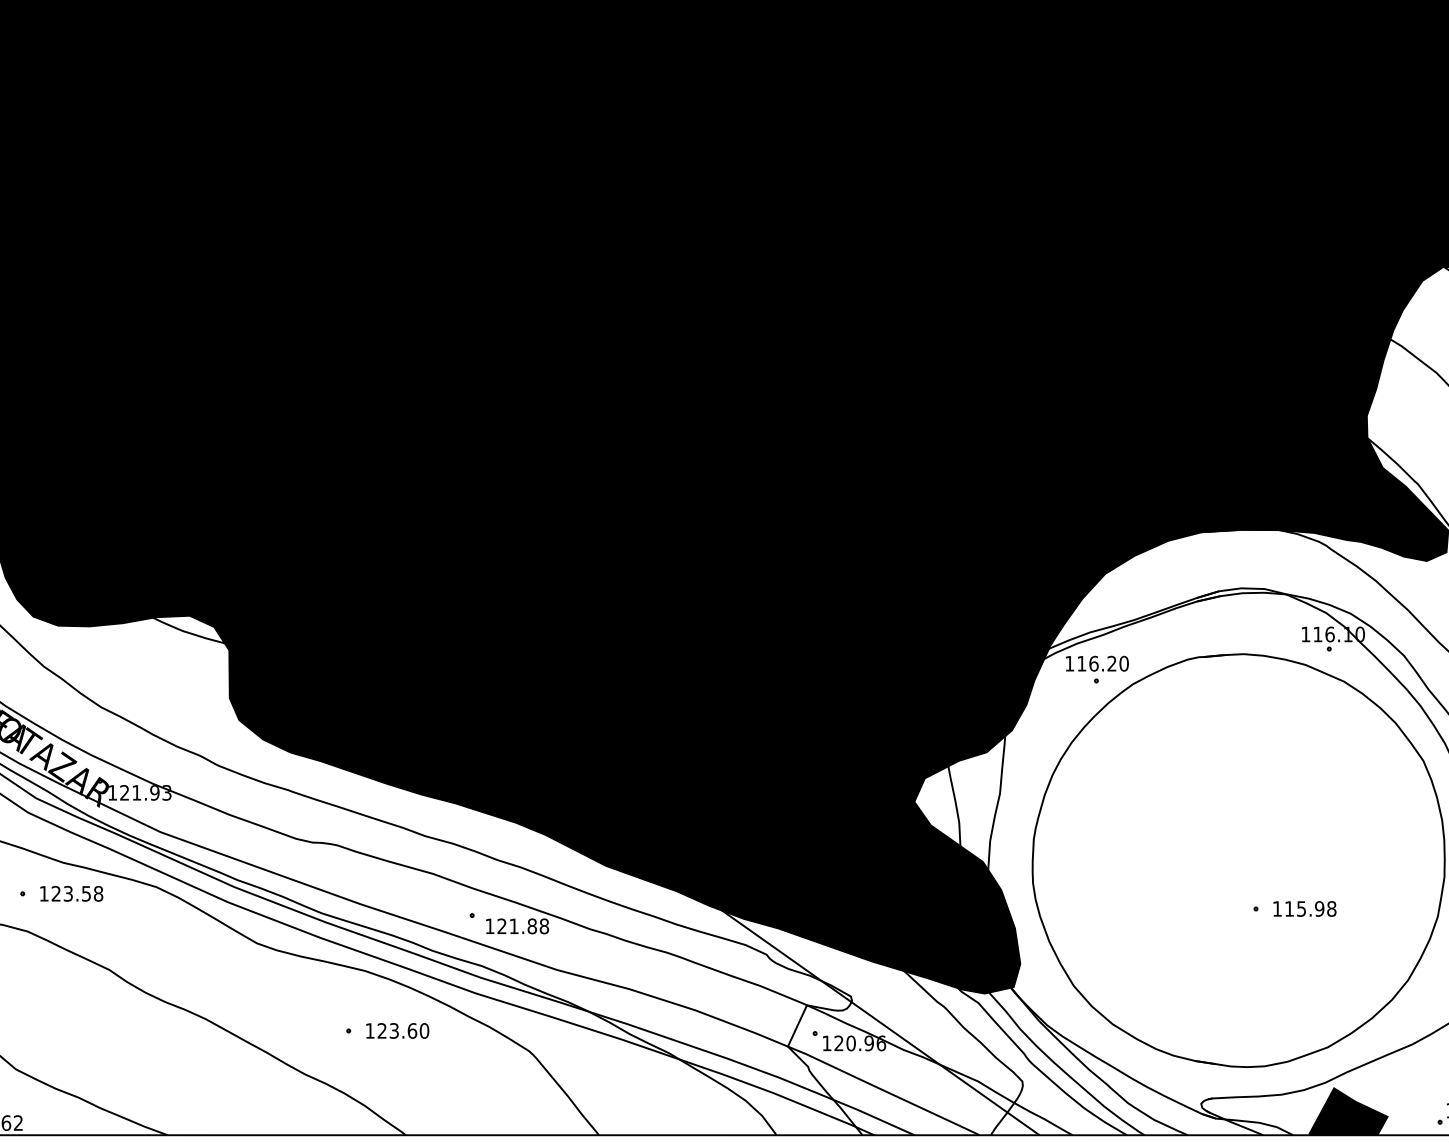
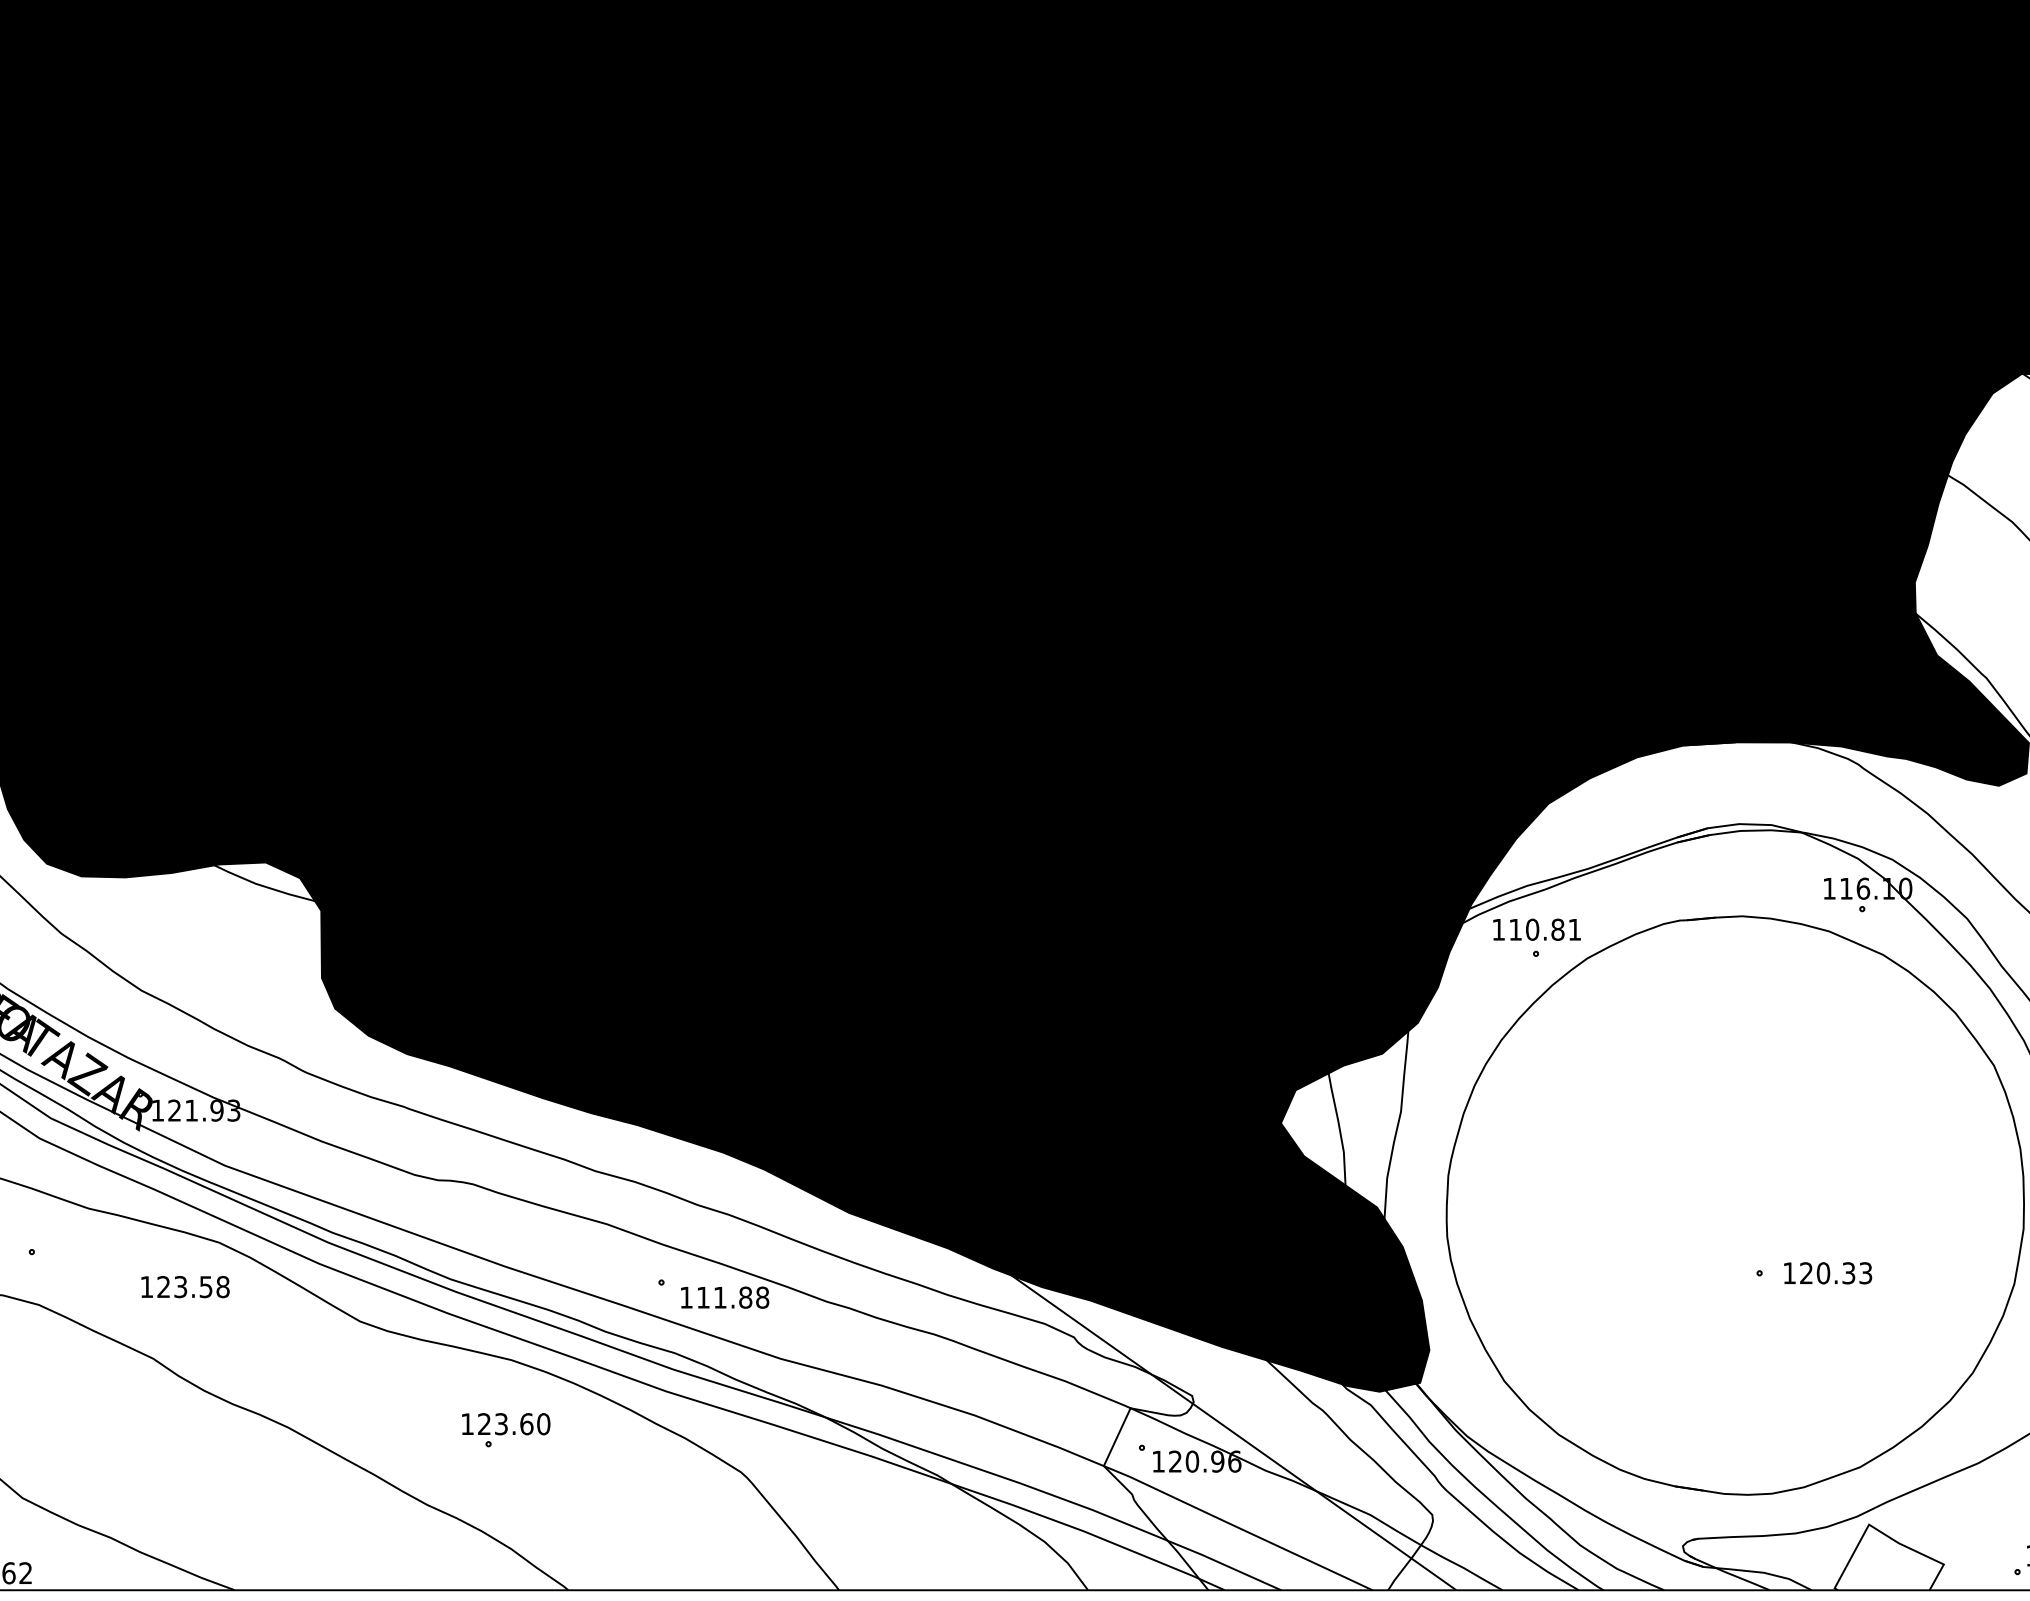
text: (1108, 663) -> (1553, 929), 116.20 -> 110.81
text: (71, 894) -> (185, 1287), moved
text: (1310, 909) -> (1836, 1273), 115.98 -> 120.33
text: (502, 926) -> (703, 1297), 121.88 -> 111.88
text: (397, 1031) -> (506, 1424), moved
fill: (1348, 1111) -> (1888, 1557), removed

